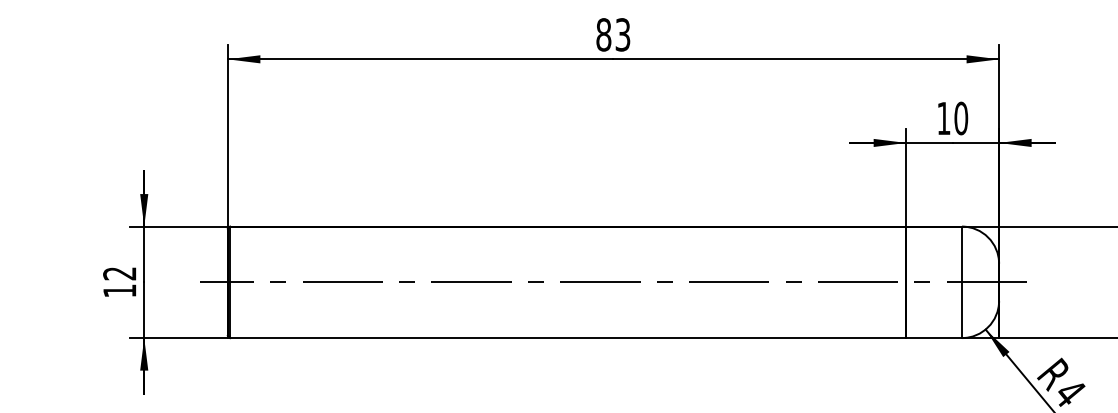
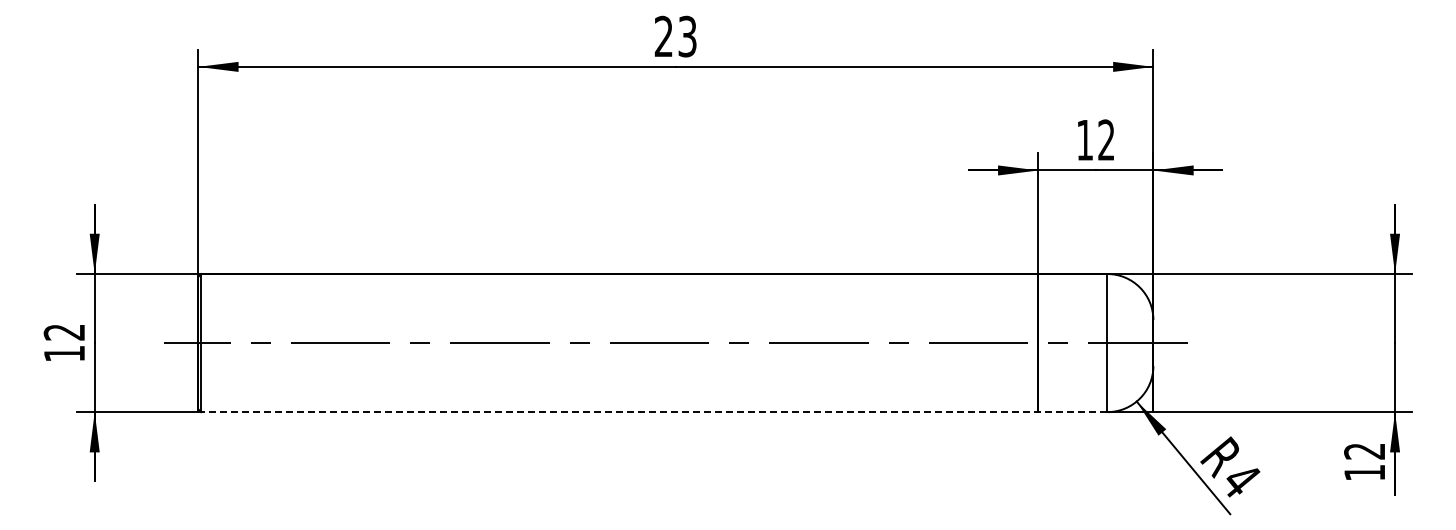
text: (603, 34) -> (663, 36), 83 -> 23
text: (961, 118) -> (1106, 140), 10 -> 12
line: (595, 338) -> (653, 412), solid -> dashed

